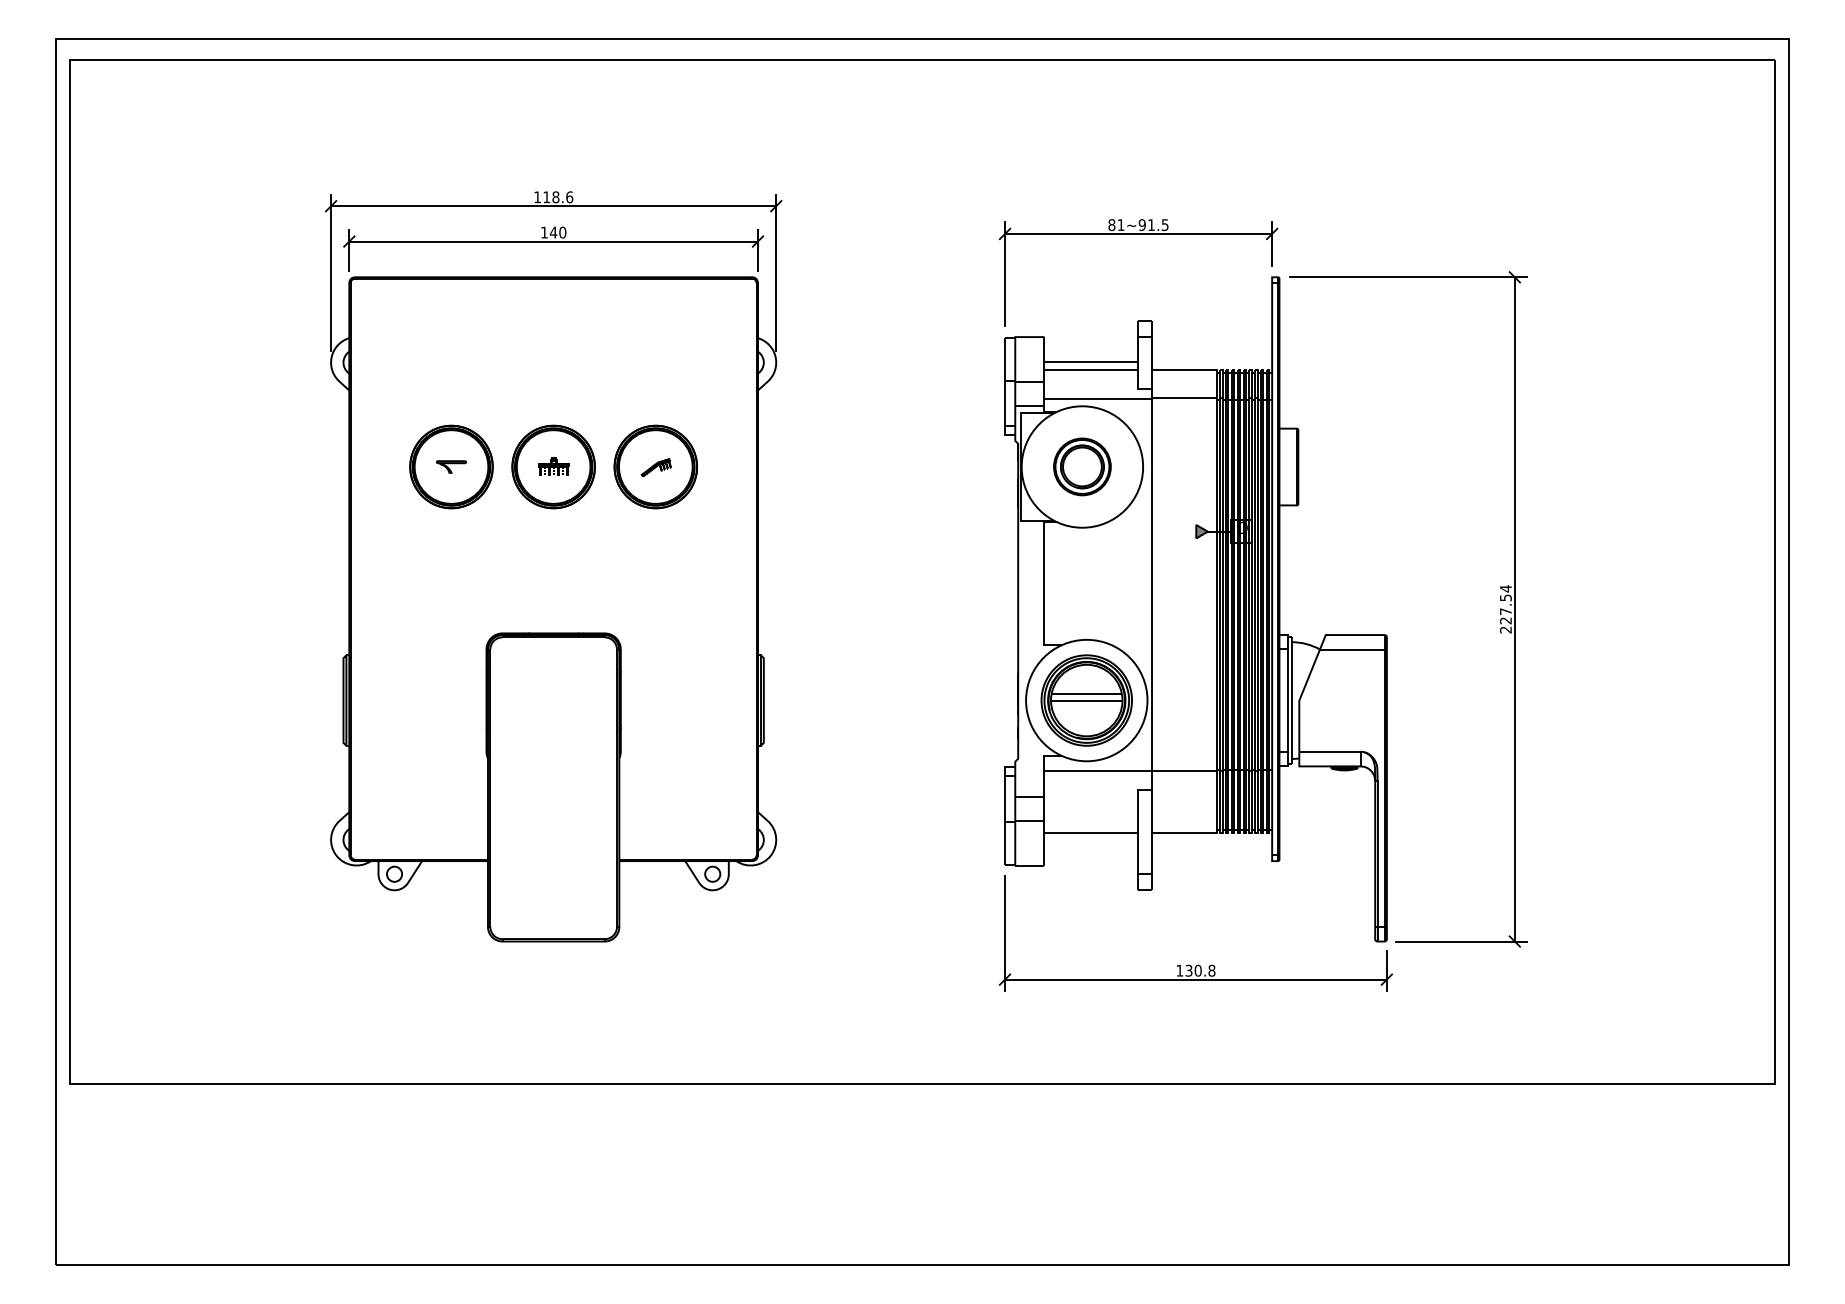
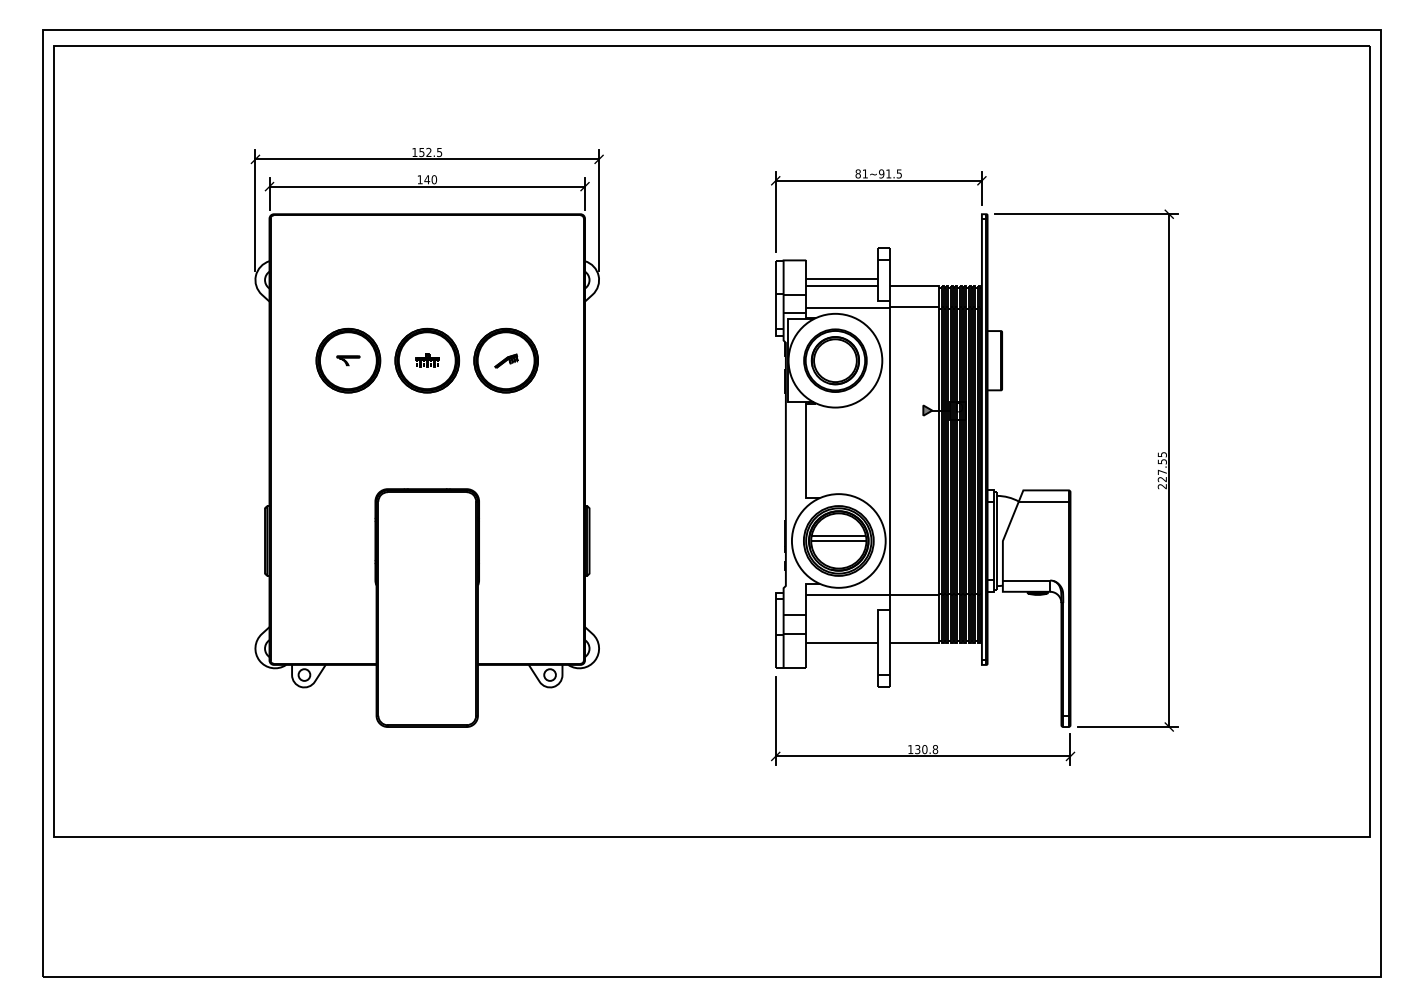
text: (557, 197) -> (430, 152), 118.6 -> 152.5
part: (1082, 466) -> (835, 360), size x1.43
text: (1504, 588) -> (1161, 454), 227.54 -> 227.55

